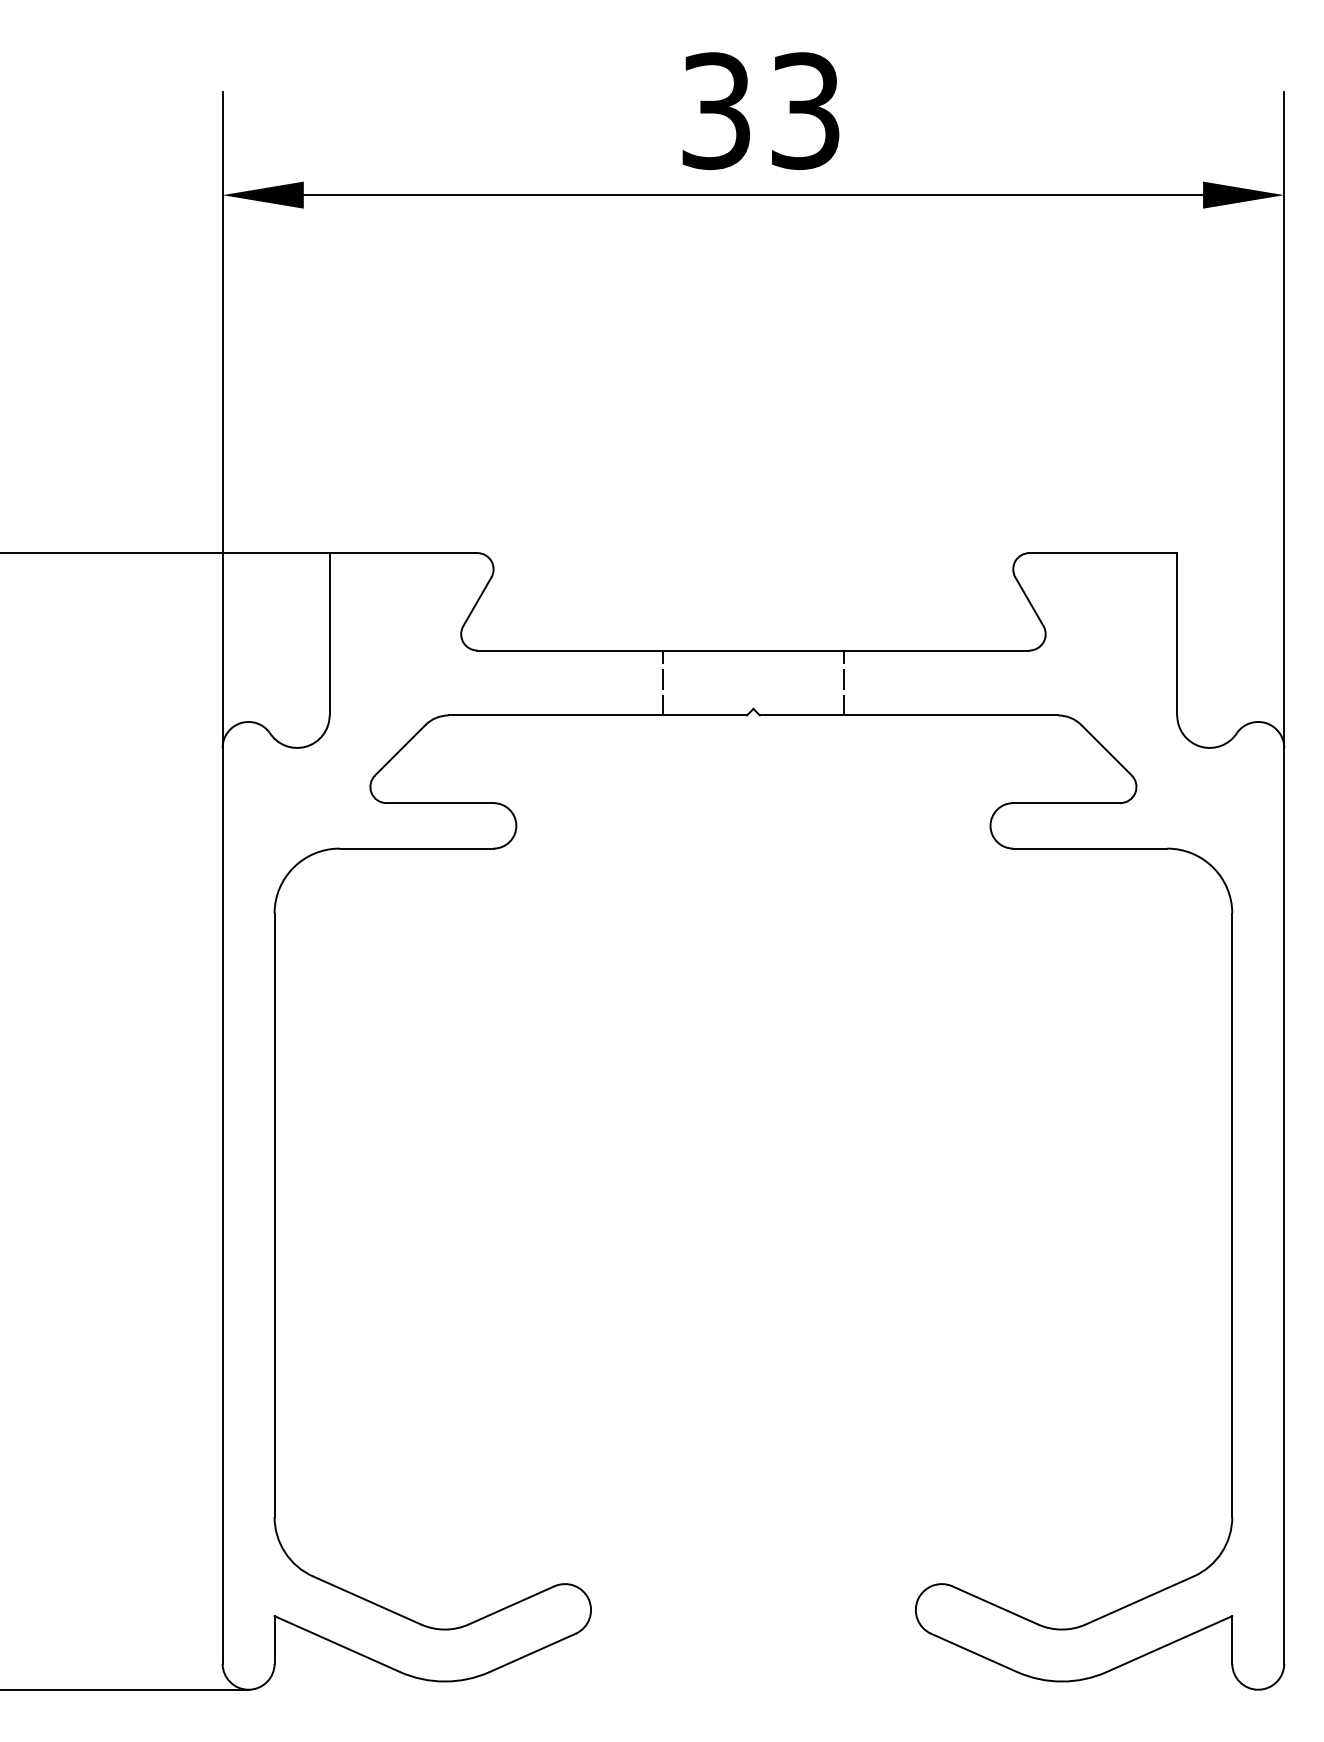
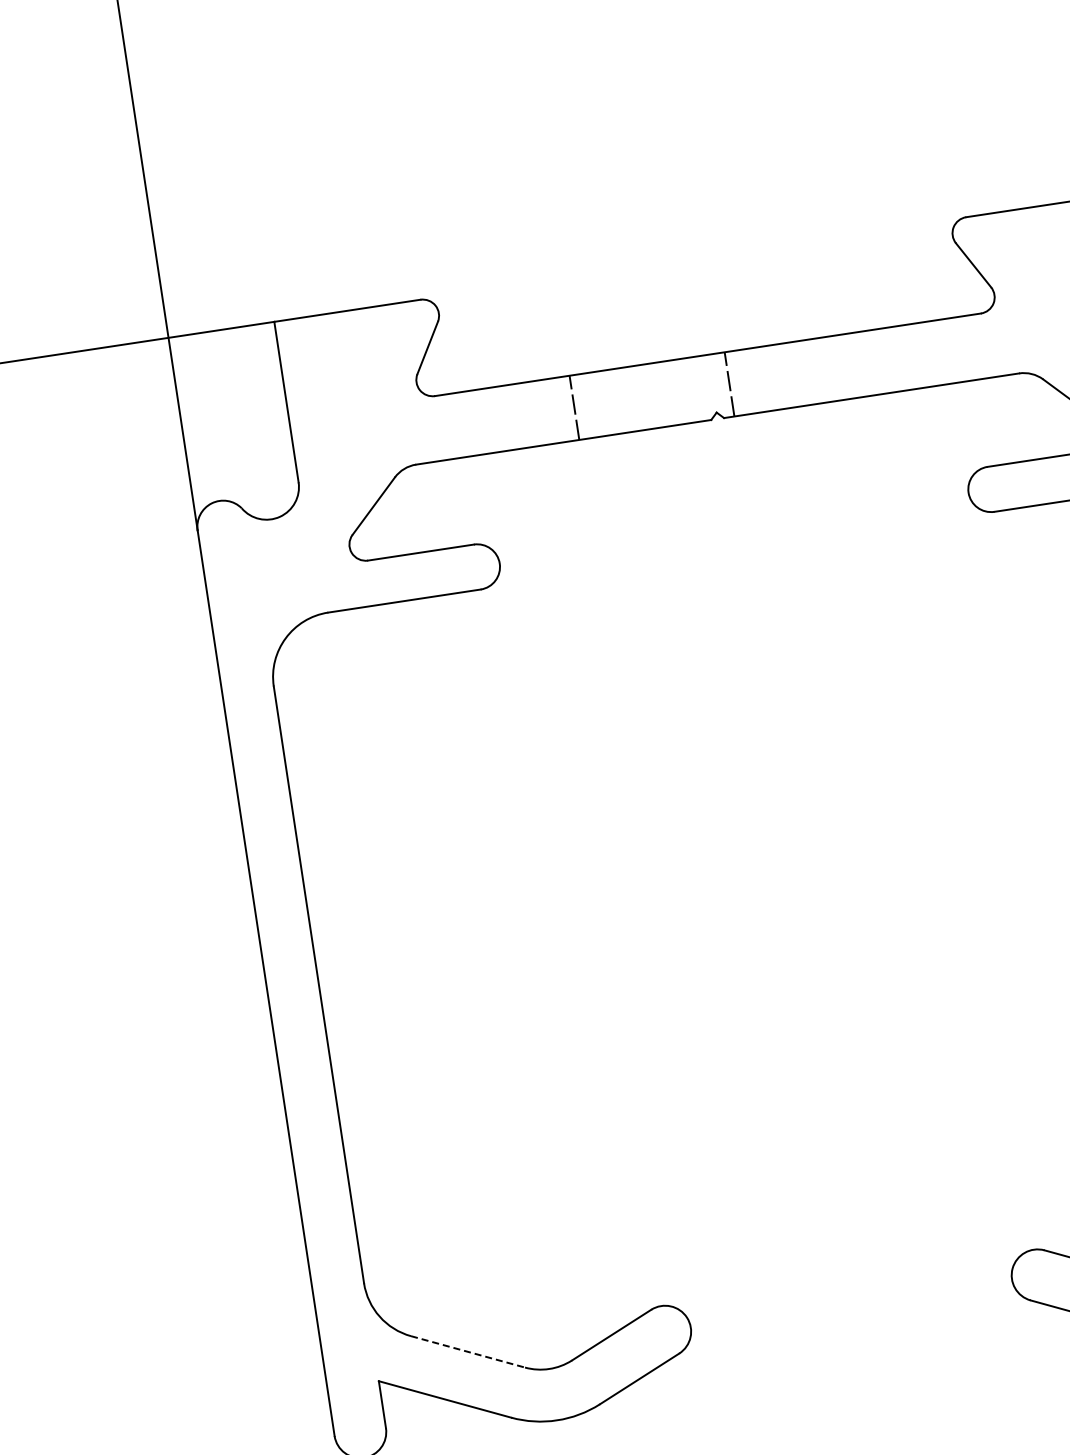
line: (662, 682) -> (574, 407), moved
line: (844, 682) -> (729, 383), moved
line: (367, 1600) -> (468, 1351), solid -> dashed

